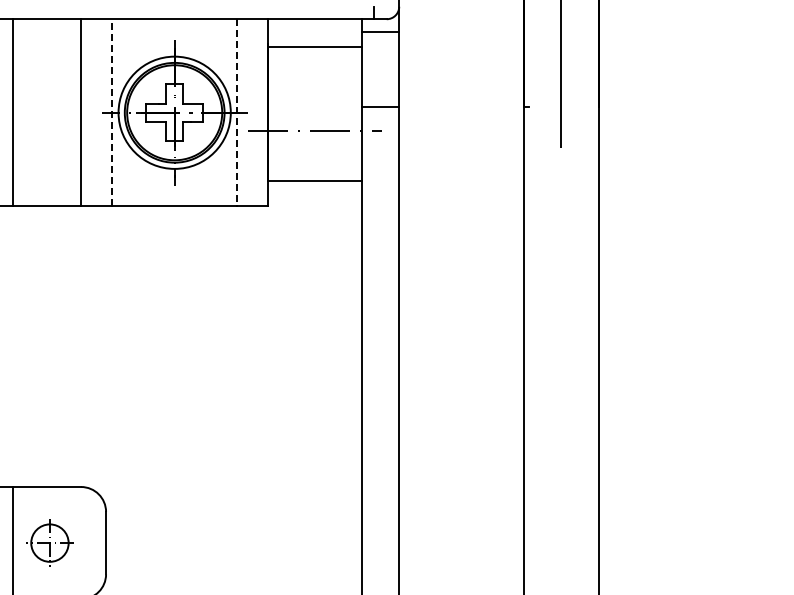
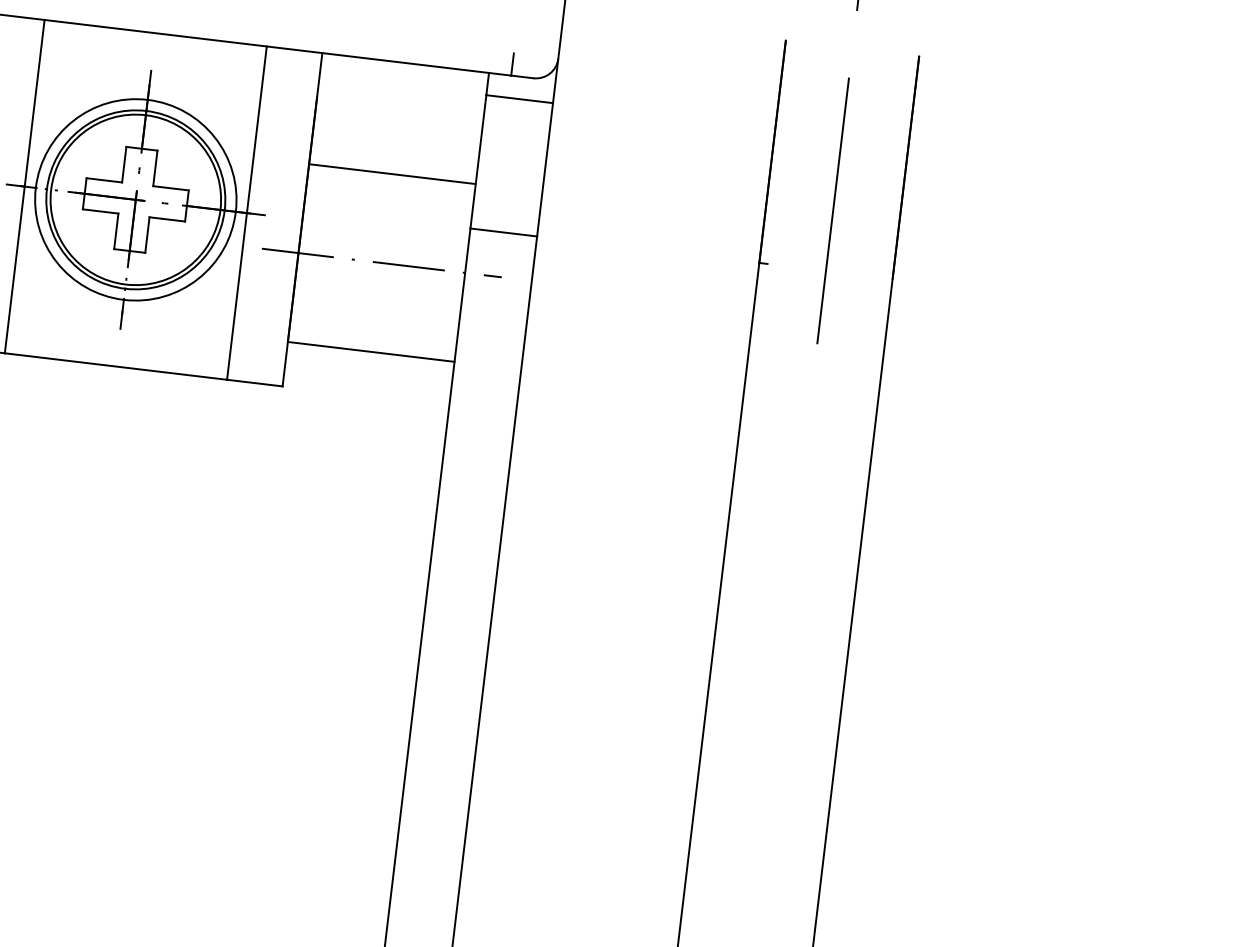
line: (314, 46) -> (391, 173), moved
line: (112, 112) -> (25, 186), dashed -> solid
line: (237, 112) -> (247, 212), dashed -> solid

